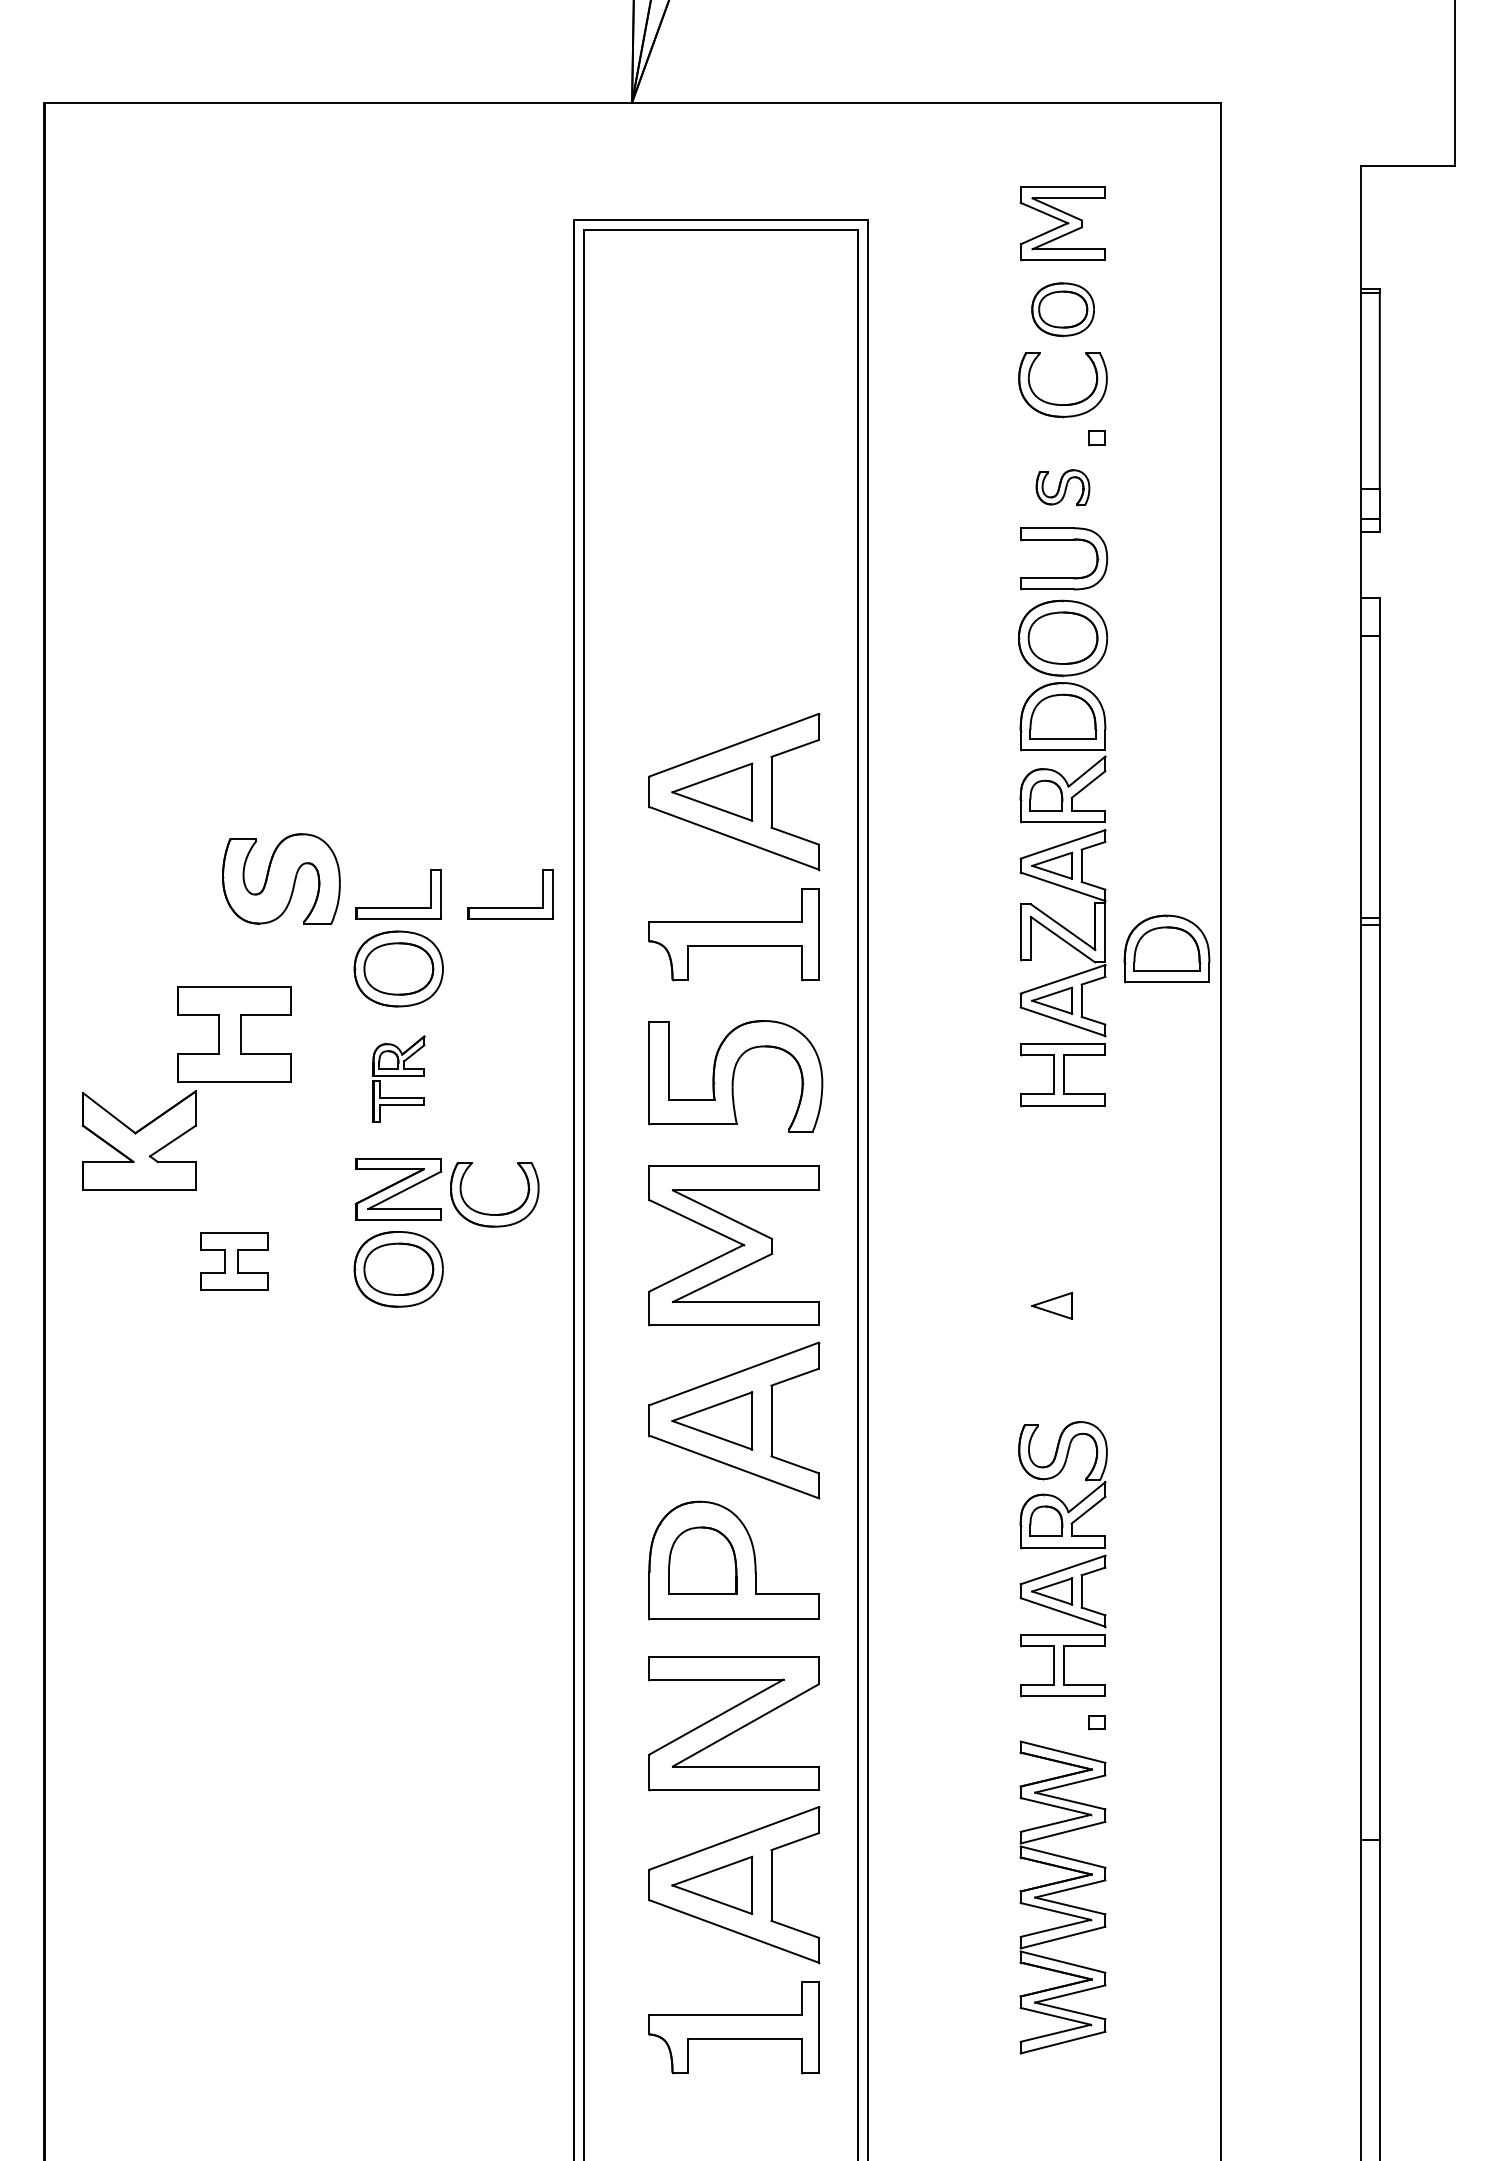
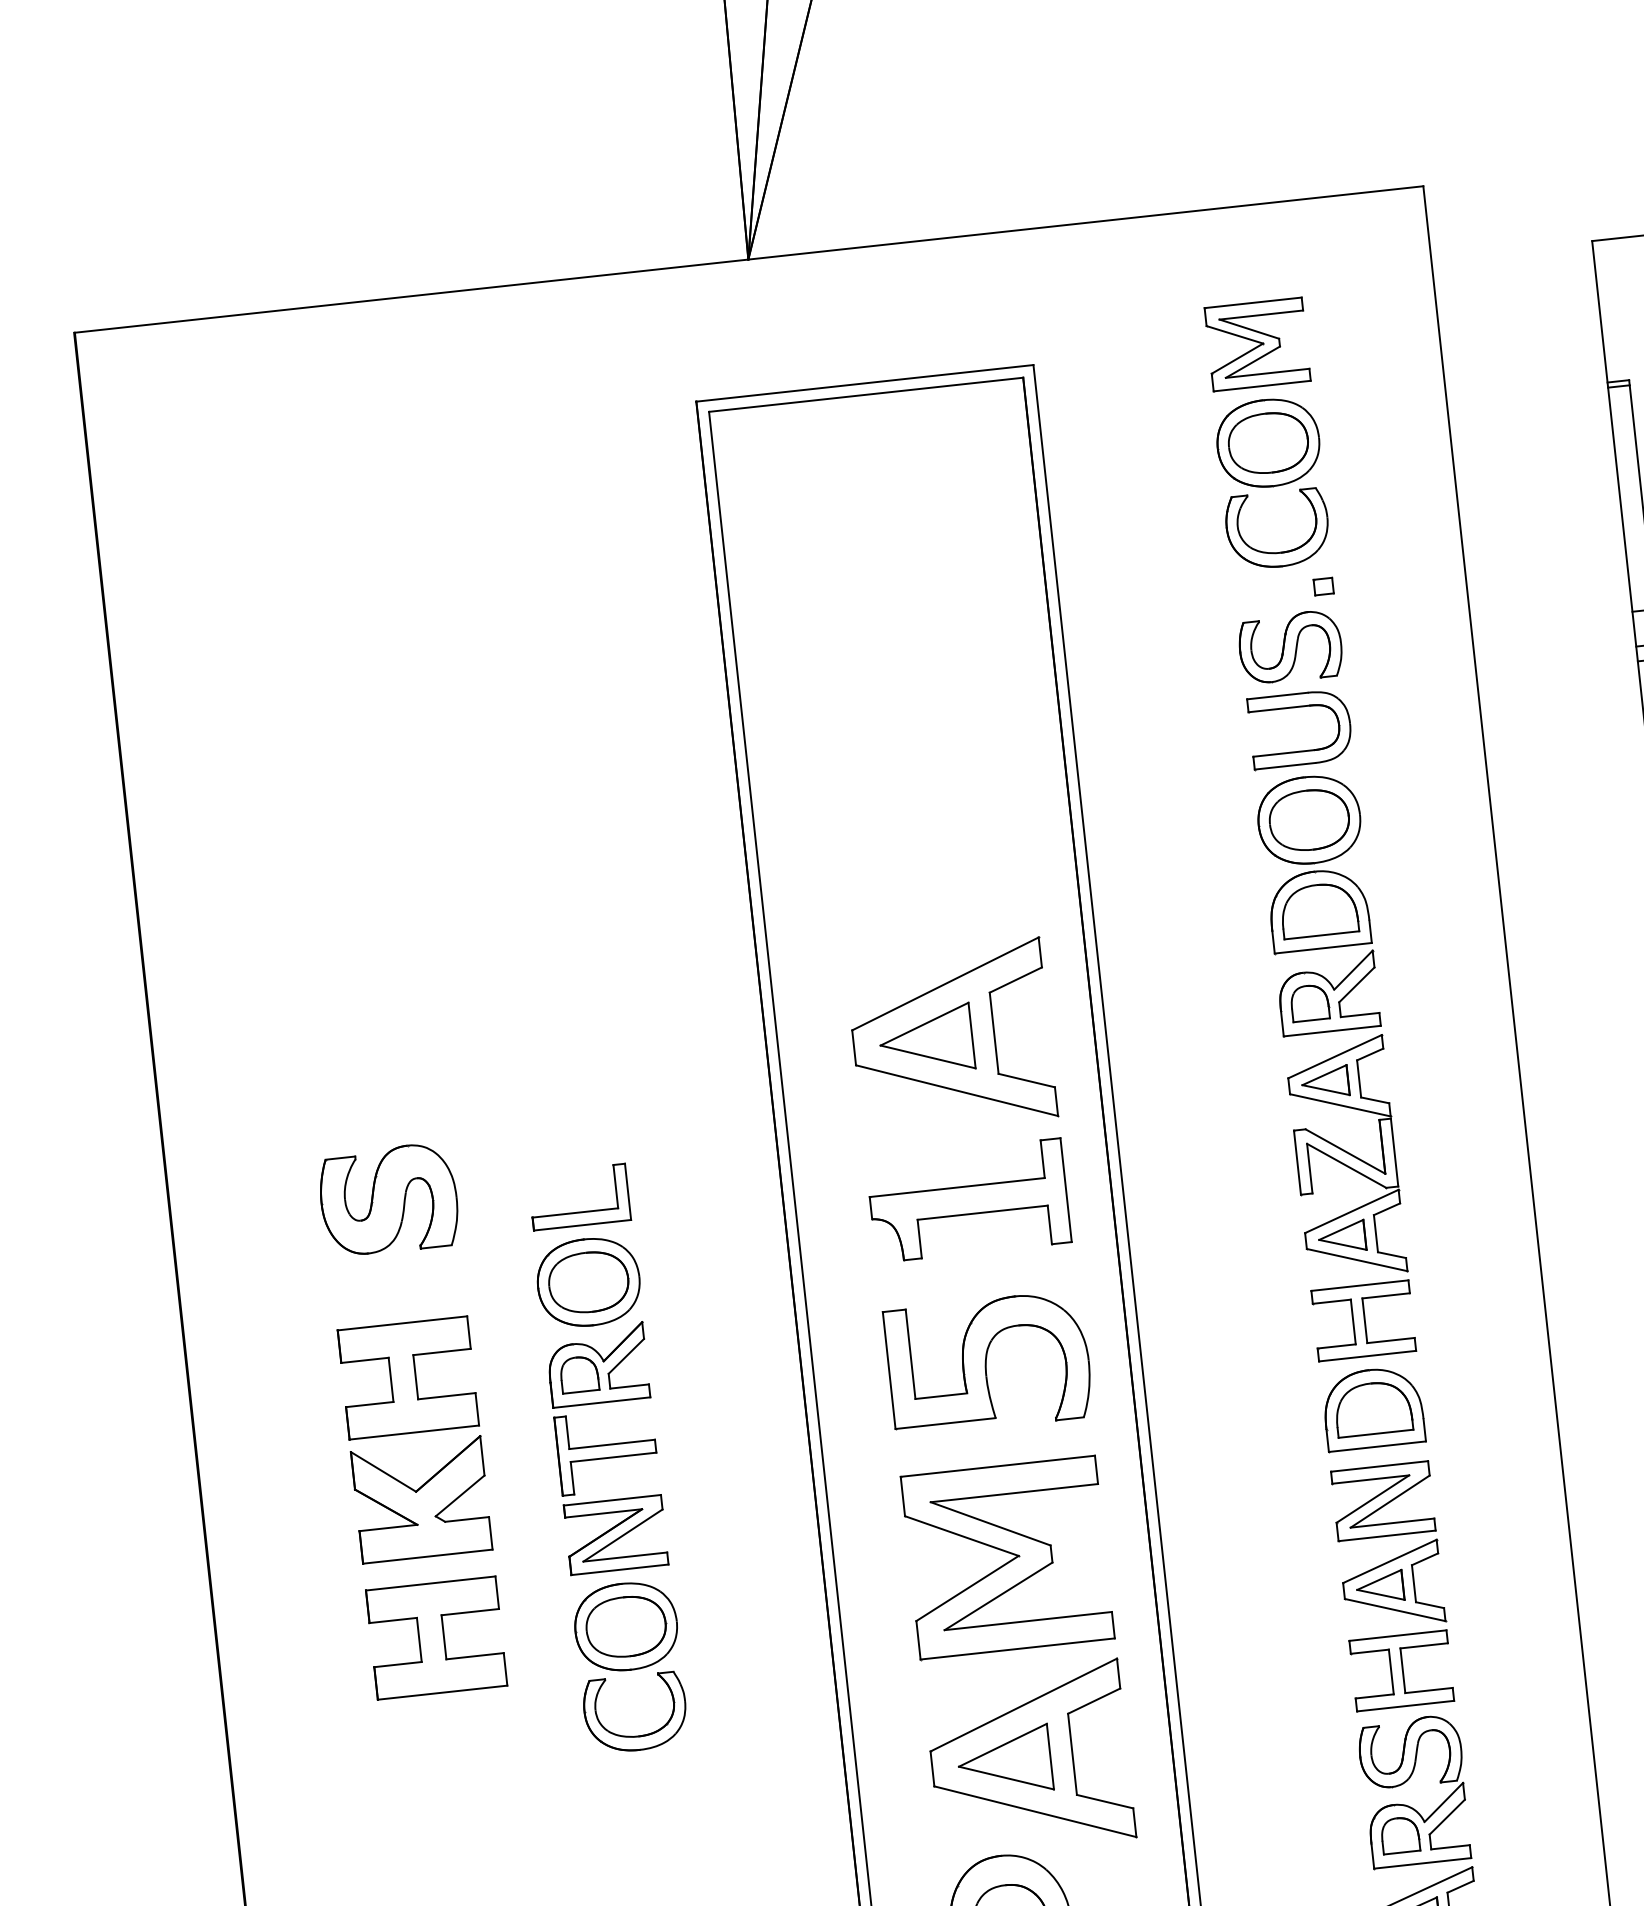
part: (1063, 309) -> (1268, 443), size x1.43
part: (1062, 487) -> (1289, 647), size x1.67
part: (281, 878) -> (389, 1199), moved
part: (510, 907) -> (709, 1197), removed
part: (1166, 948) -> (1372, 1407), moved
part: (398, 1078) -> (602, 1407), size x1.67
part: (138, 1140) -> (420, 1499), moved
part: (490, 1213) -> (632, 1735), moved
part: (234, 1261) -> (436, 1638), size x1.67
part: (1062, 1306) -> (1392, 1586), added

